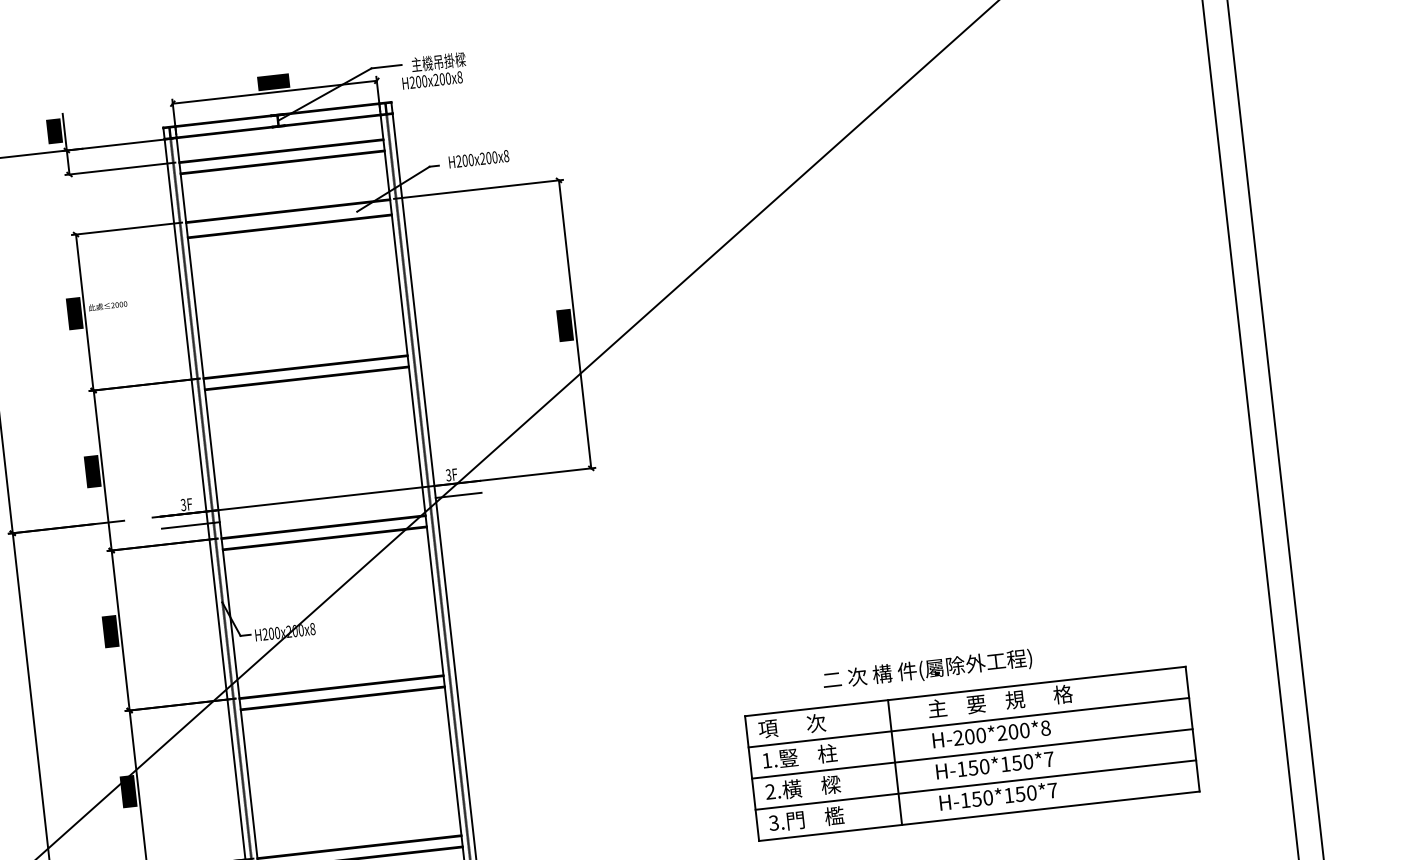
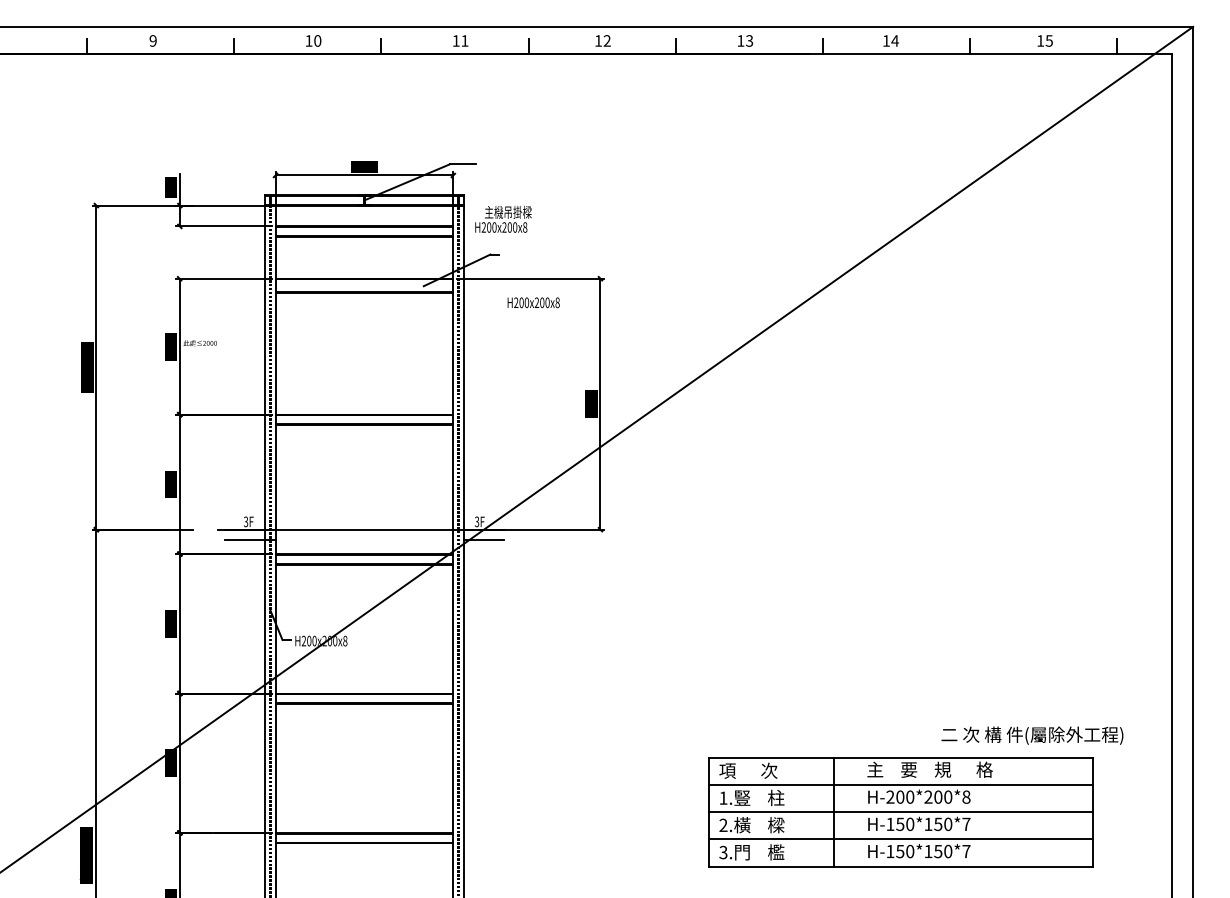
text: (434, 70) -> (503, 219), moved
text: (478, 158) -> (533, 302), moved
text: (927, 669) -> (1032, 735), moved

